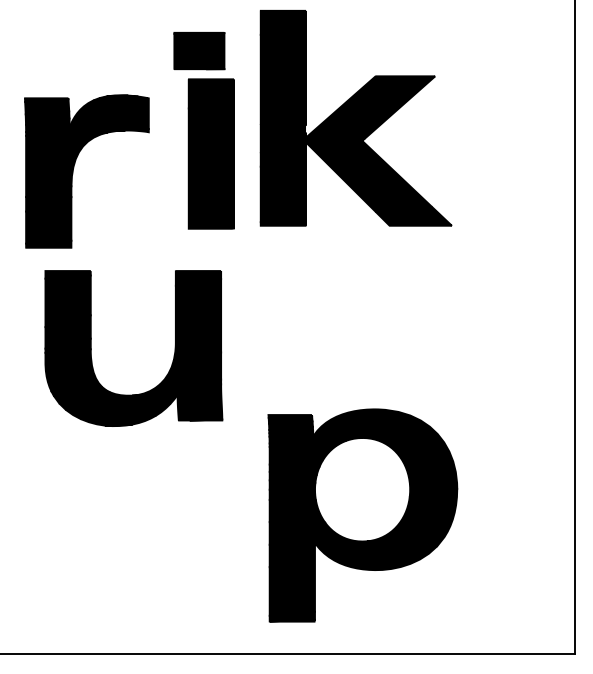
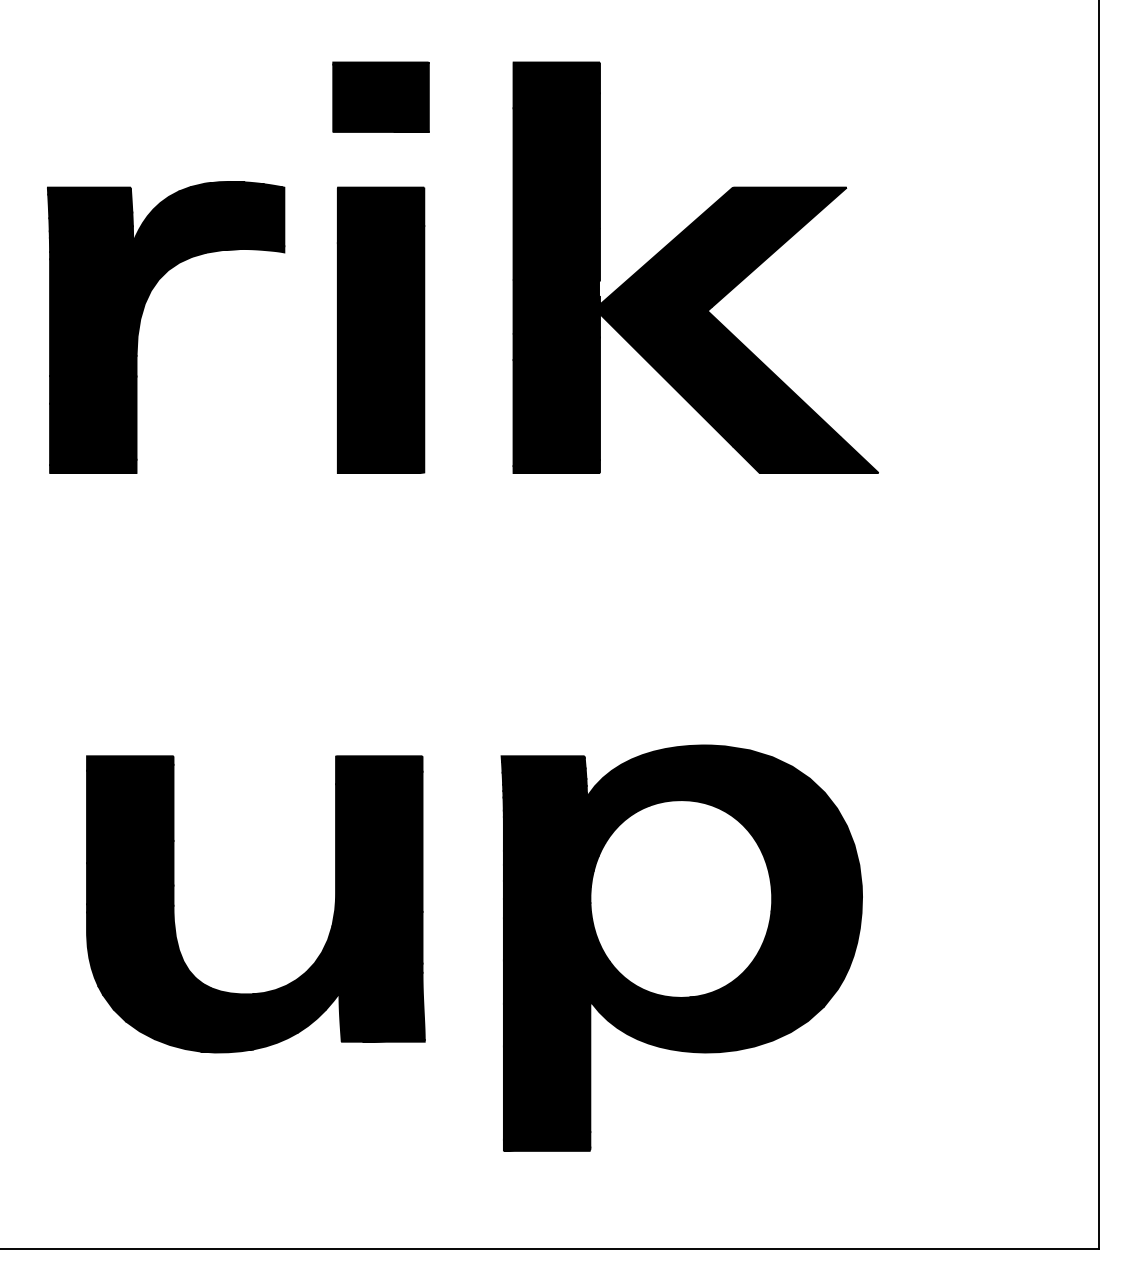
part: (355, 118) -> (694, 268), moved
part: (210, 153) -> (379, 329), moved
part: (173, 355) -> (331, 917), moved
part: (362, 515) -> (681, 948), moved

